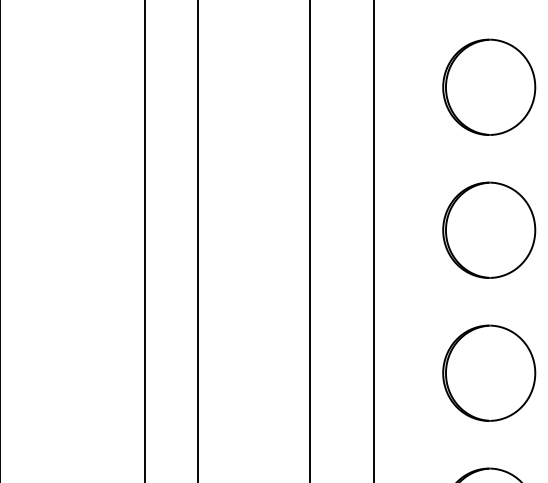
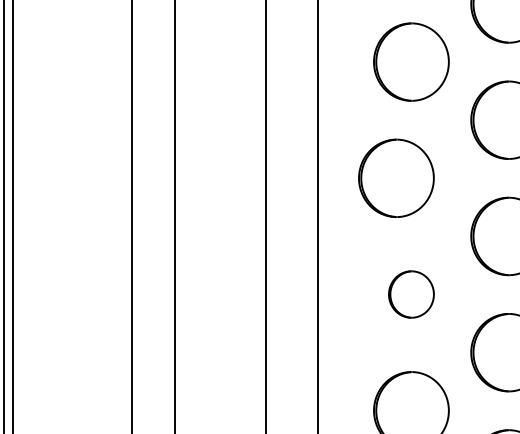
part: (489, 229) -> (396, 177), moved
part: (489, 373) -> (411, 294), size x0.6

